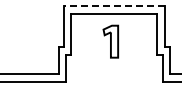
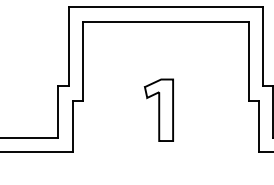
line: (114, 6) -> (166, 7), dashed -> solid
part: (110, 41) -> (158, 109), moved

